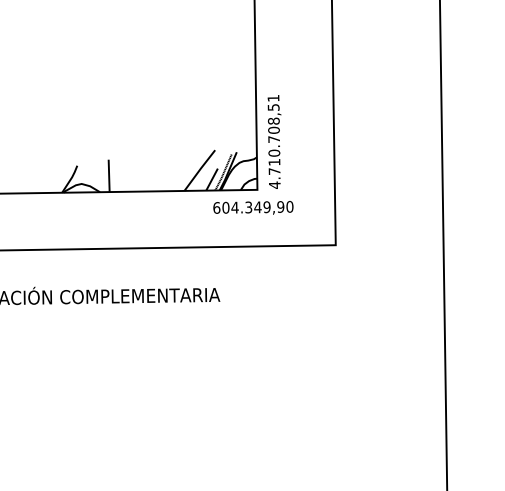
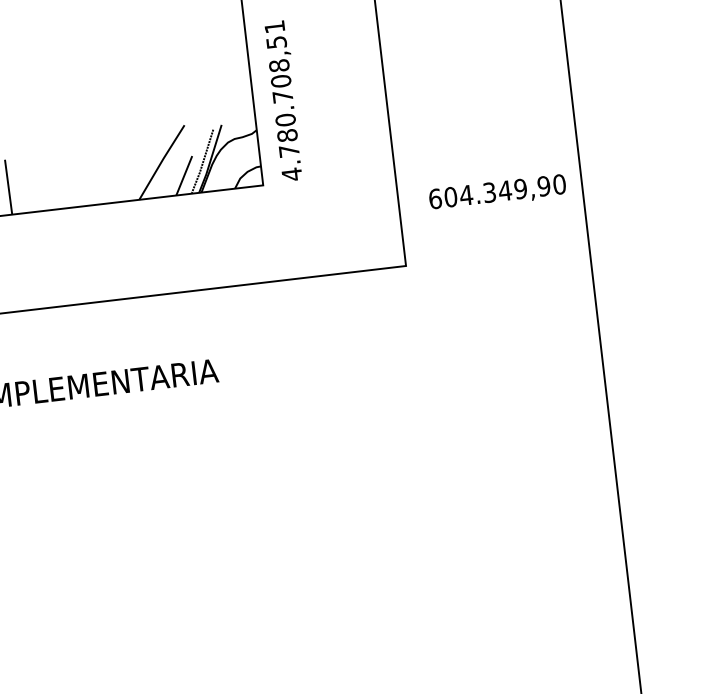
text: (274, 161) -> (287, 134), 4.710.708,51 -> 4.780.708,51
text: (253, 207) -> (497, 191), moved

